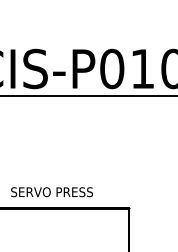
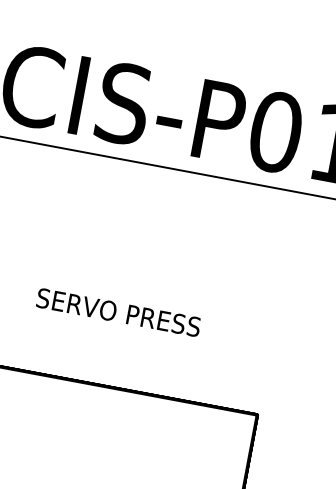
text: (51, 192) -> (117, 312), moved

